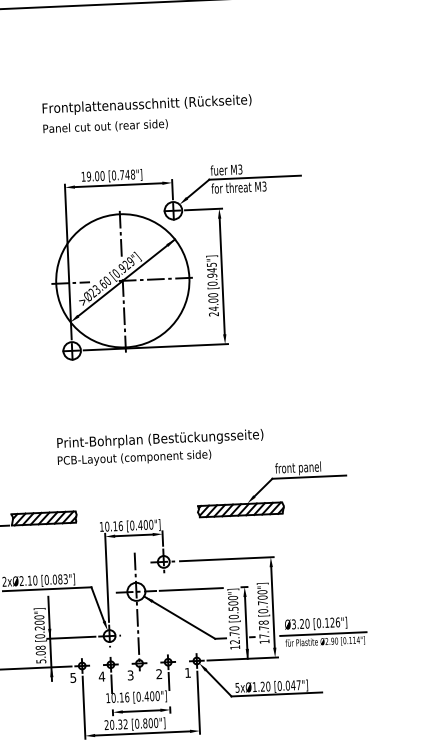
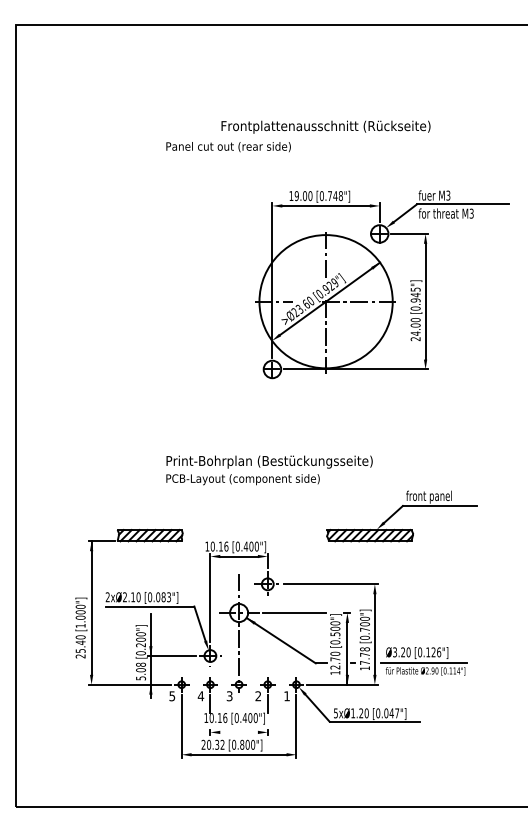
text: (146, 104) -> (325, 126), moved
part: (178, 261) -> (382, 284), moved
part: (271, 489) -> (401, 516), moved
line: (141, 711) -> (238, 732), removed

